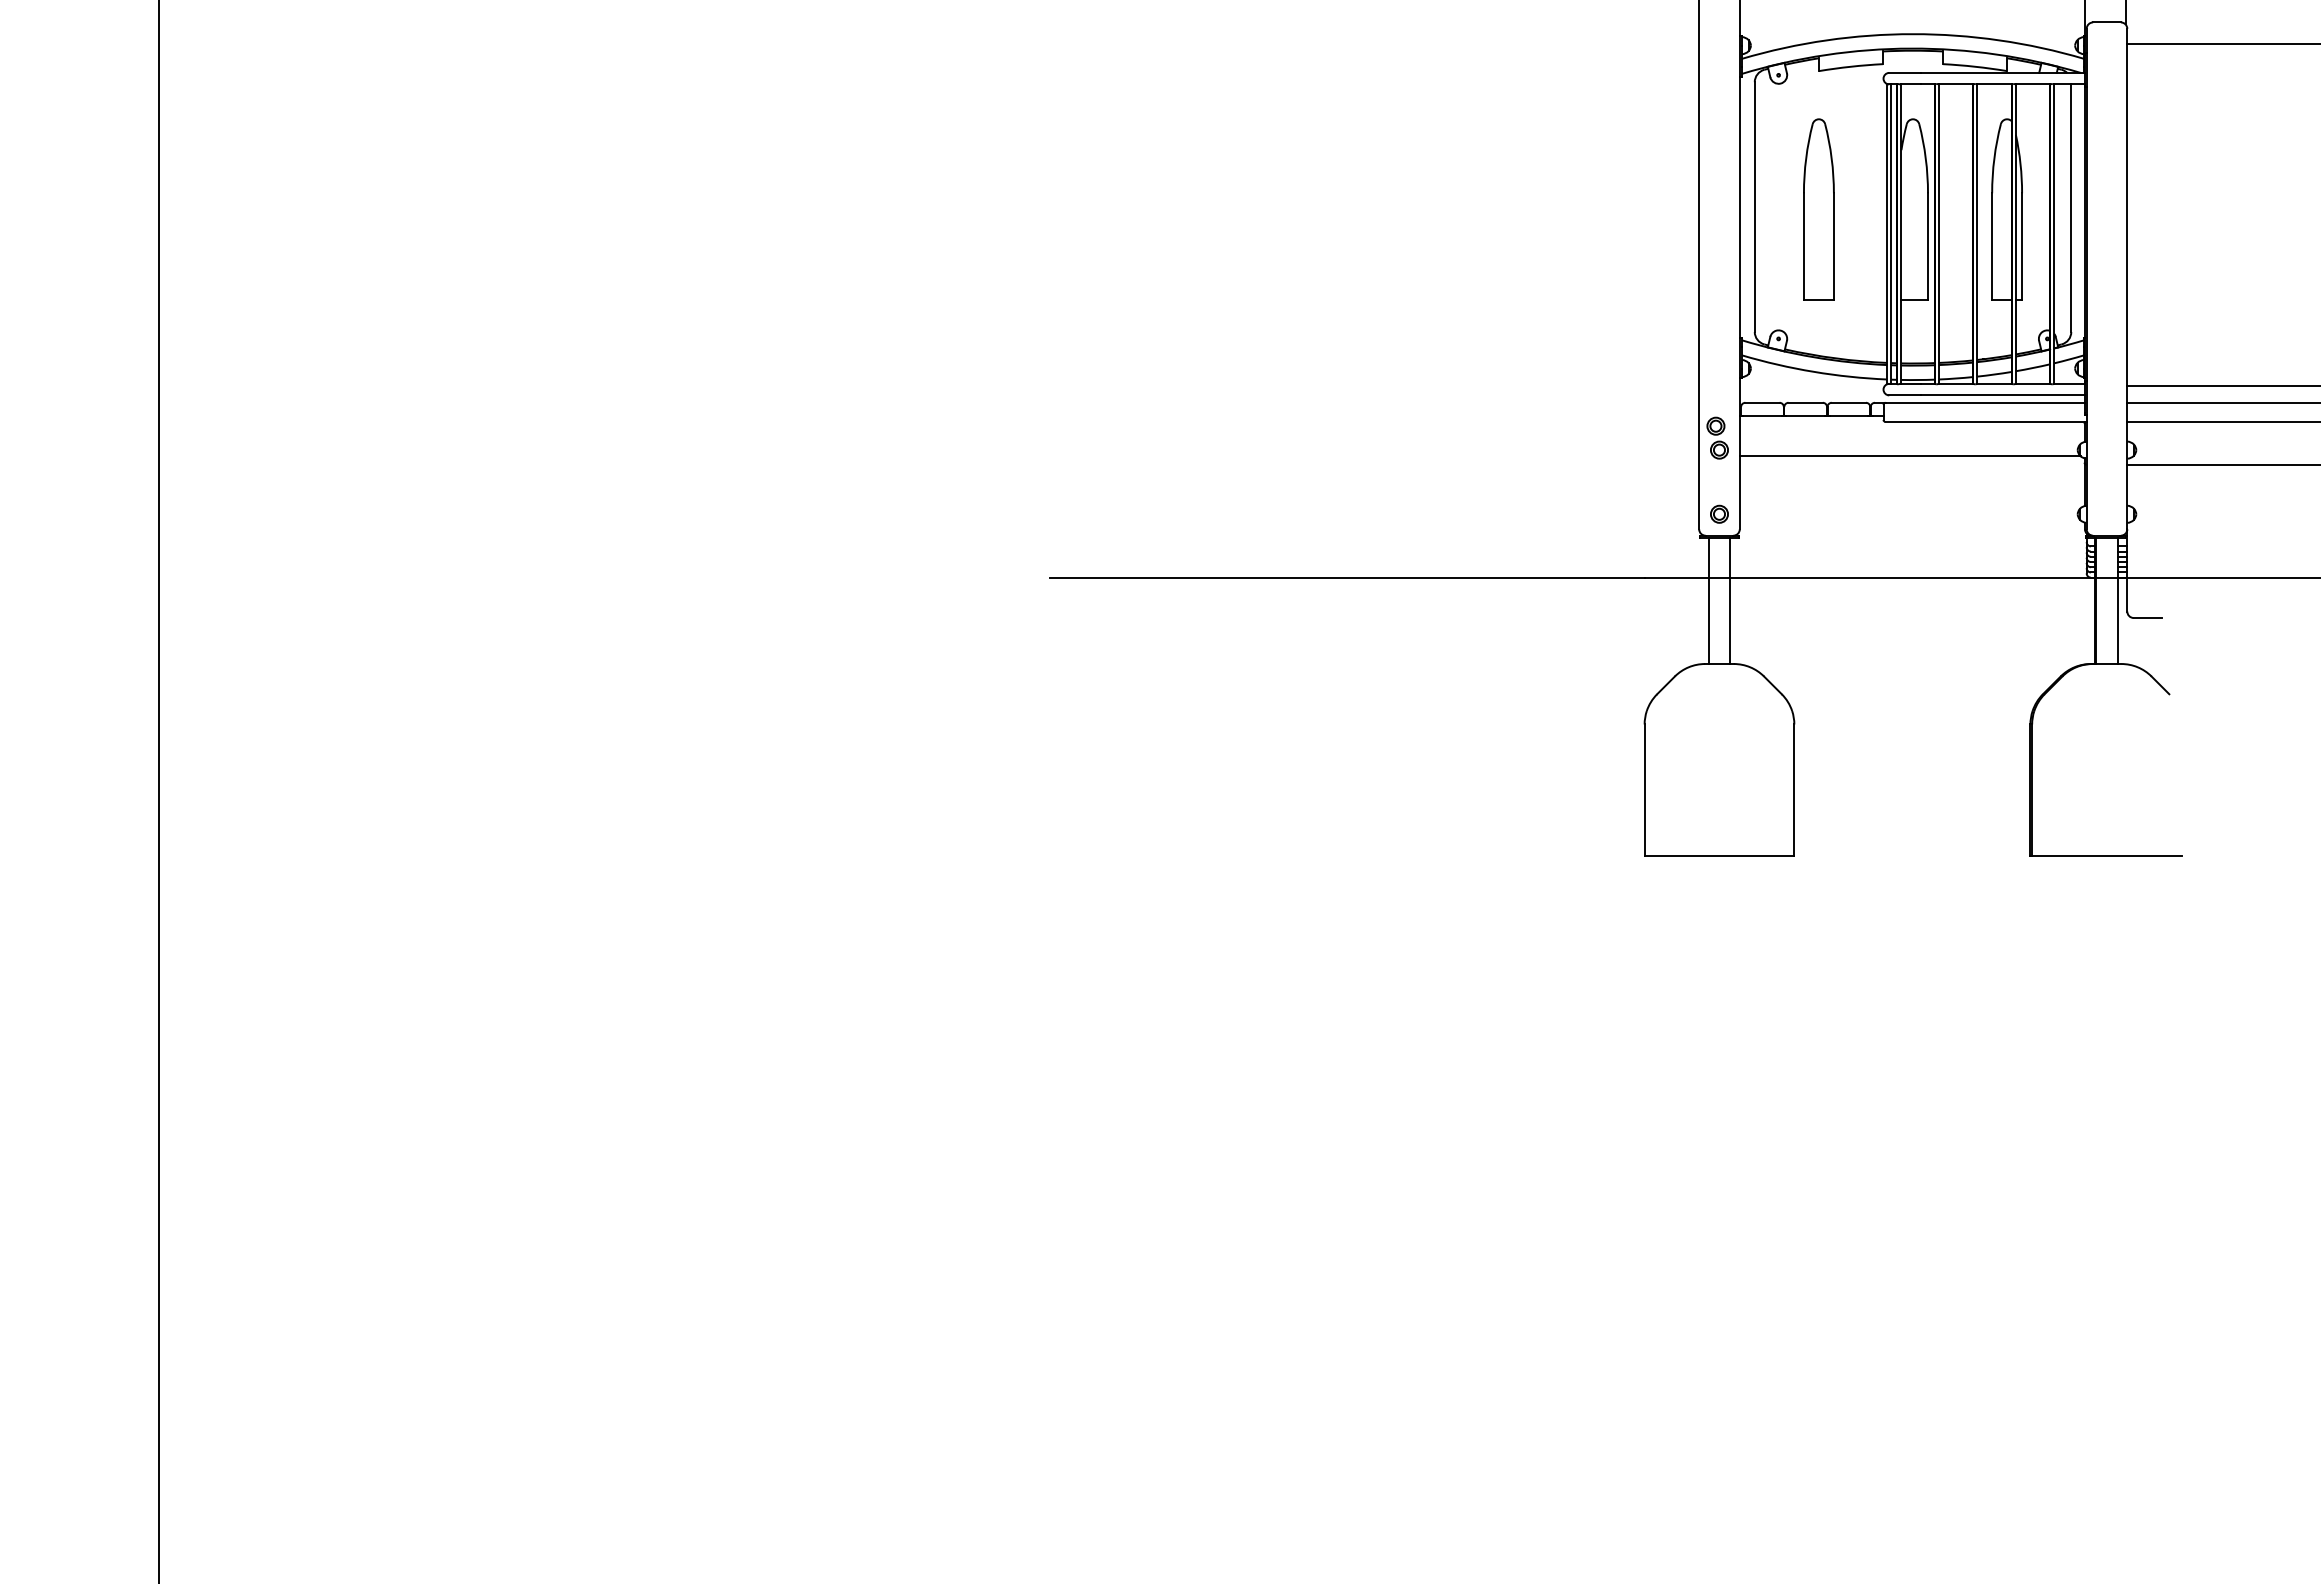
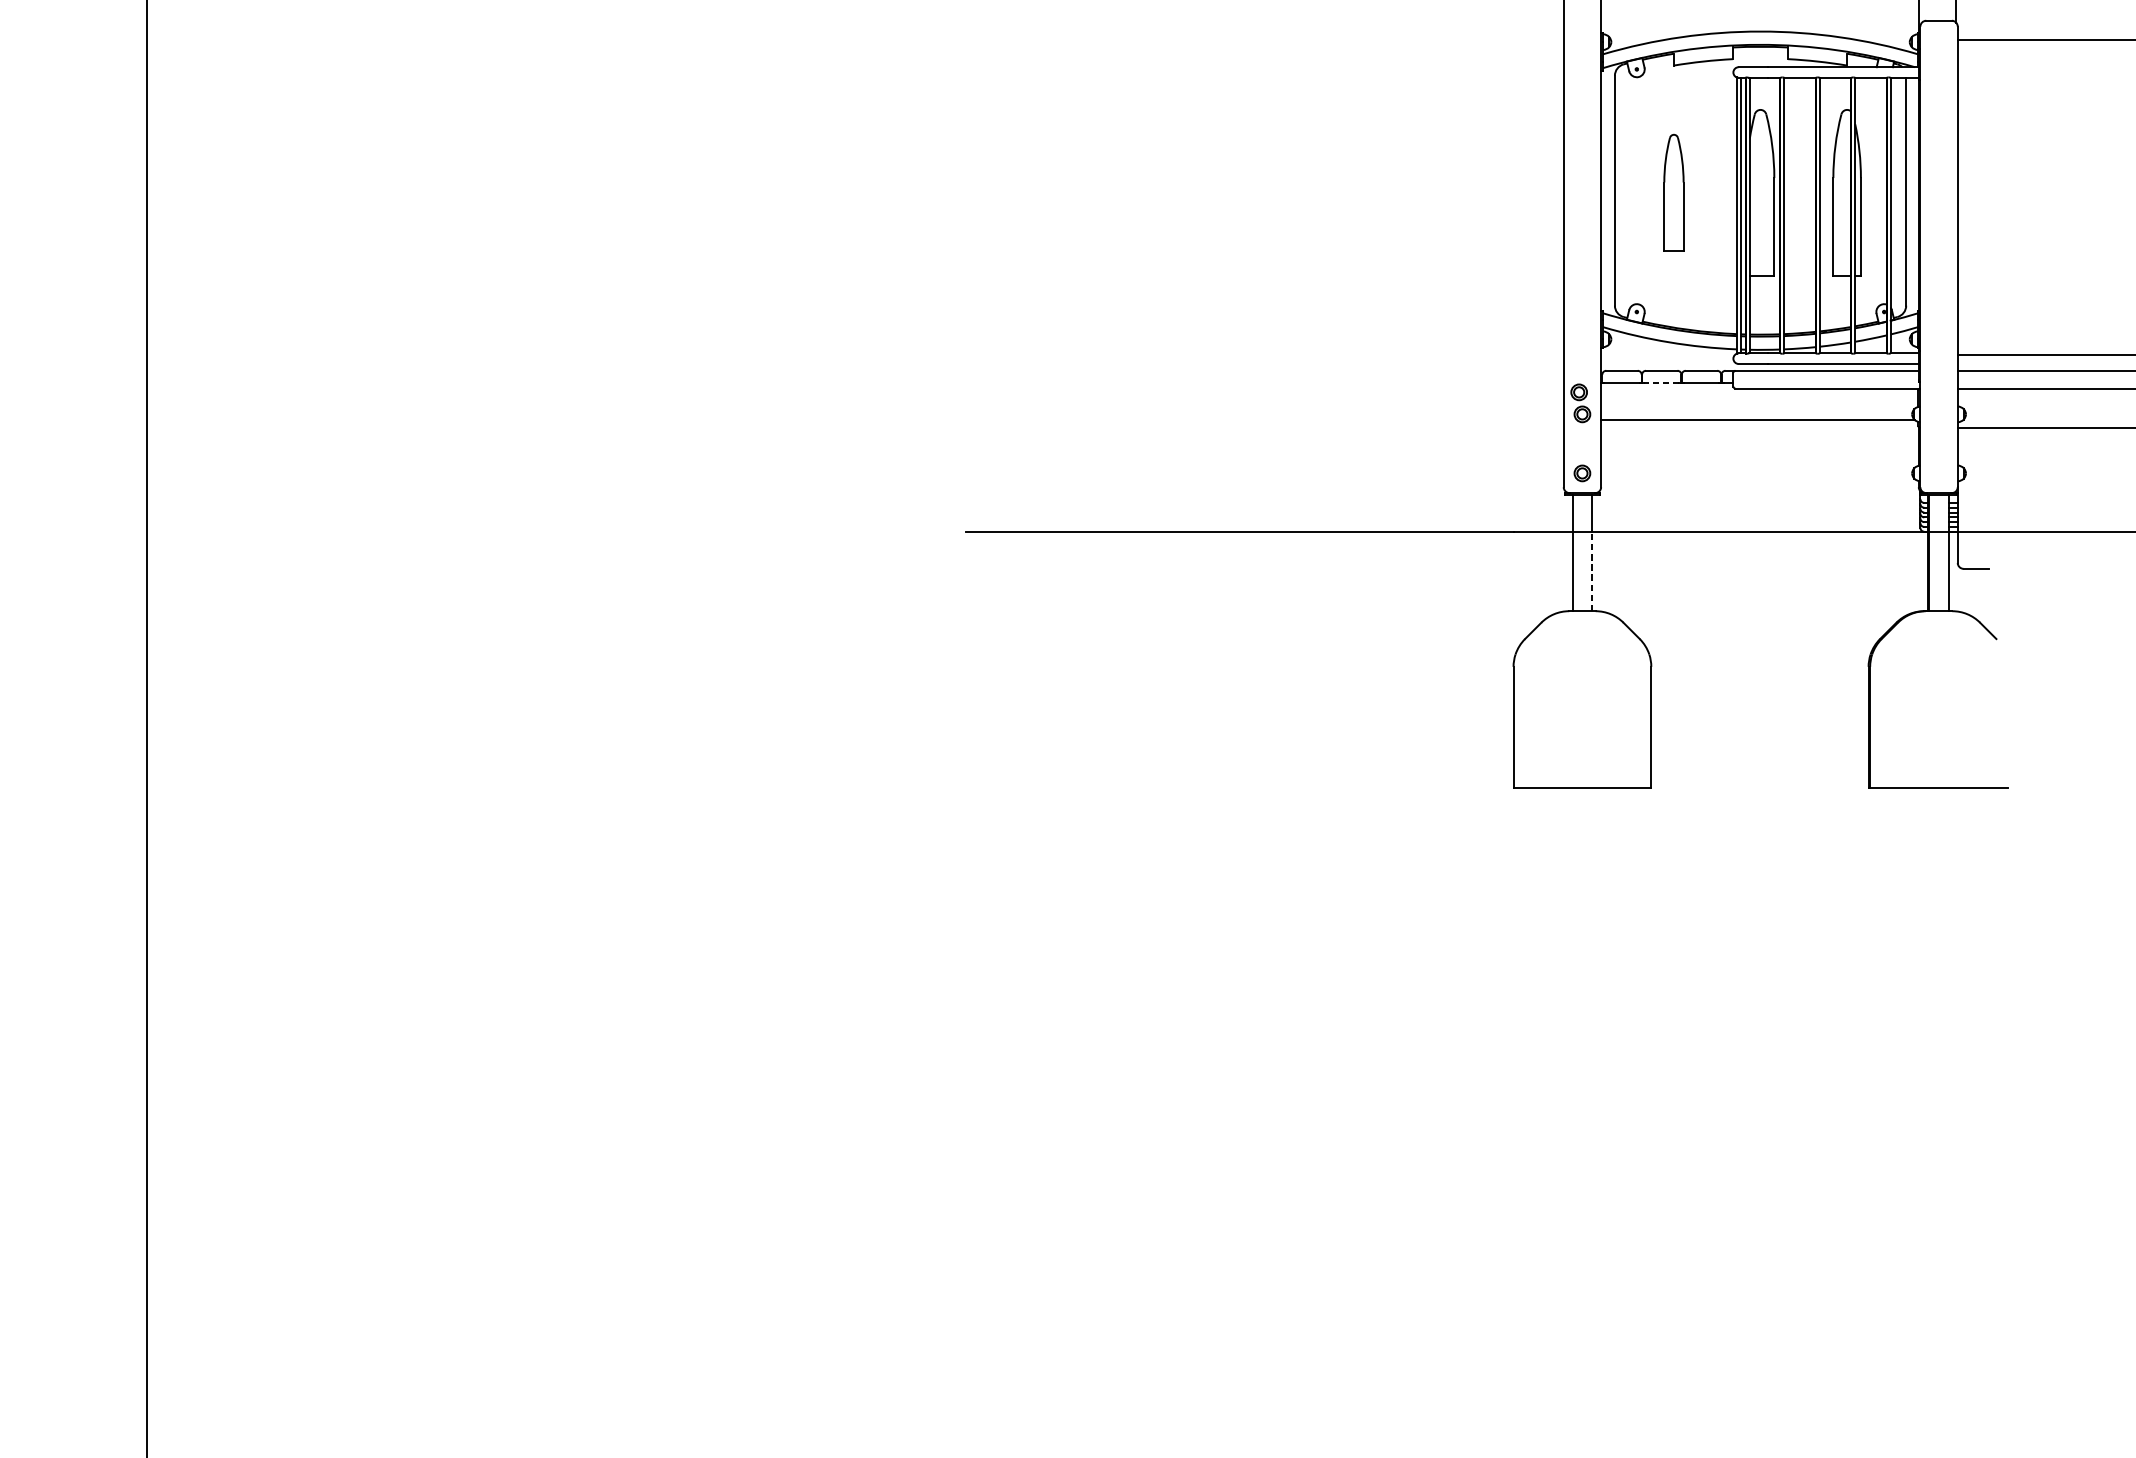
part: (1818, 209) -> (1673, 192), size x0.7
line: (1805, 415) -> (1661, 382), solid -> dashed
line: (1730, 621) -> (1592, 572), solid -> dashed

